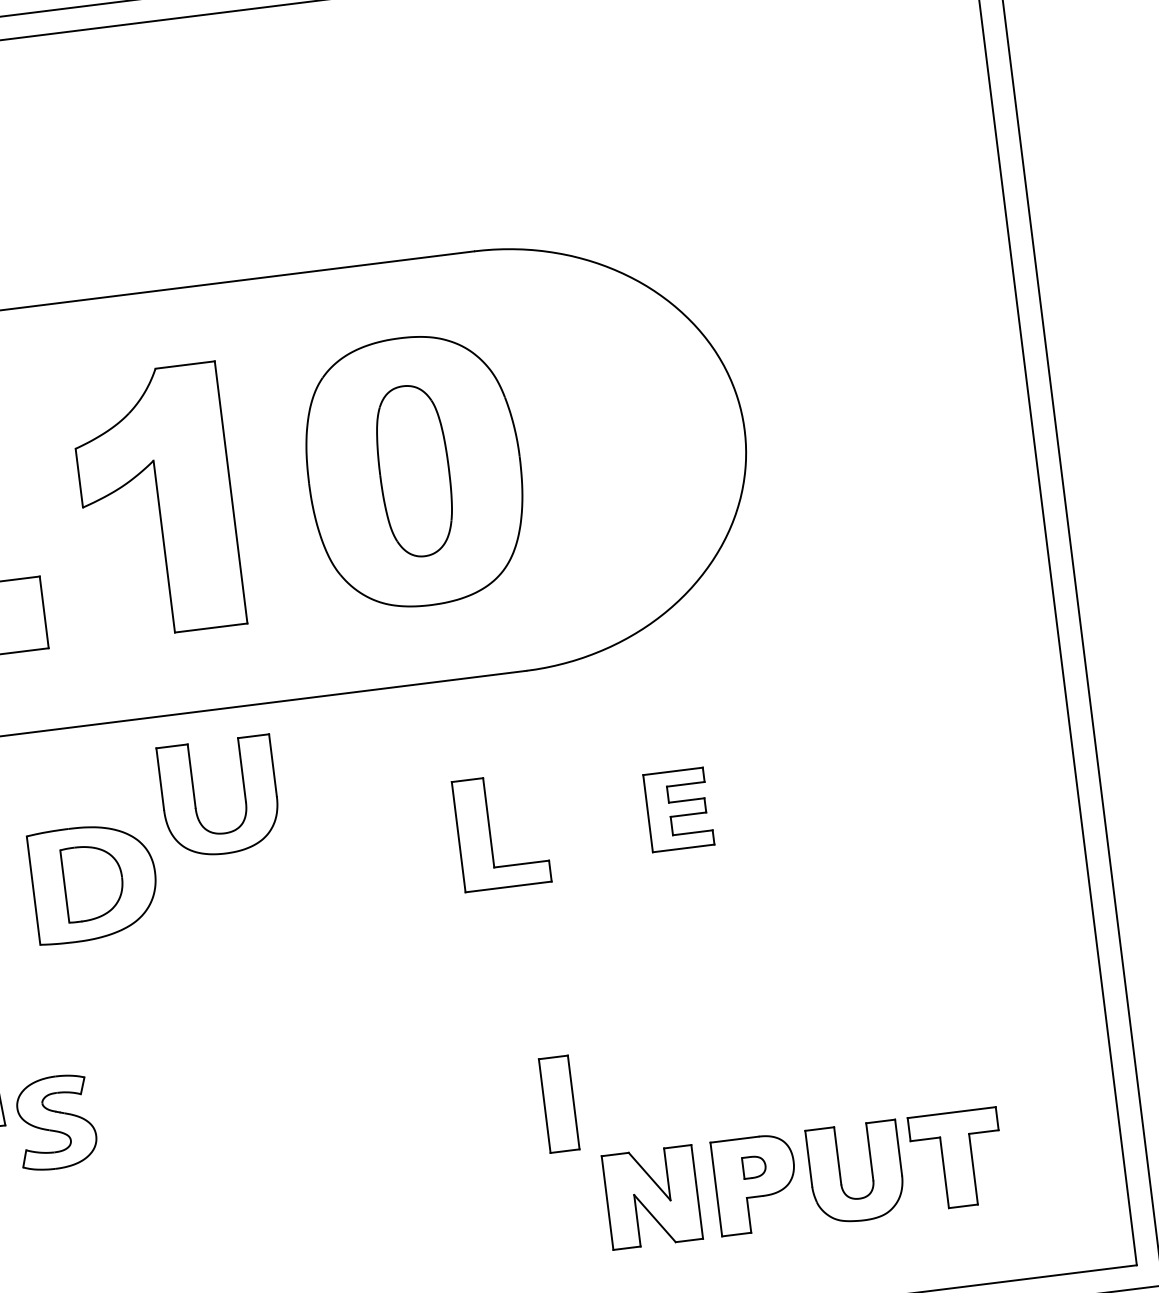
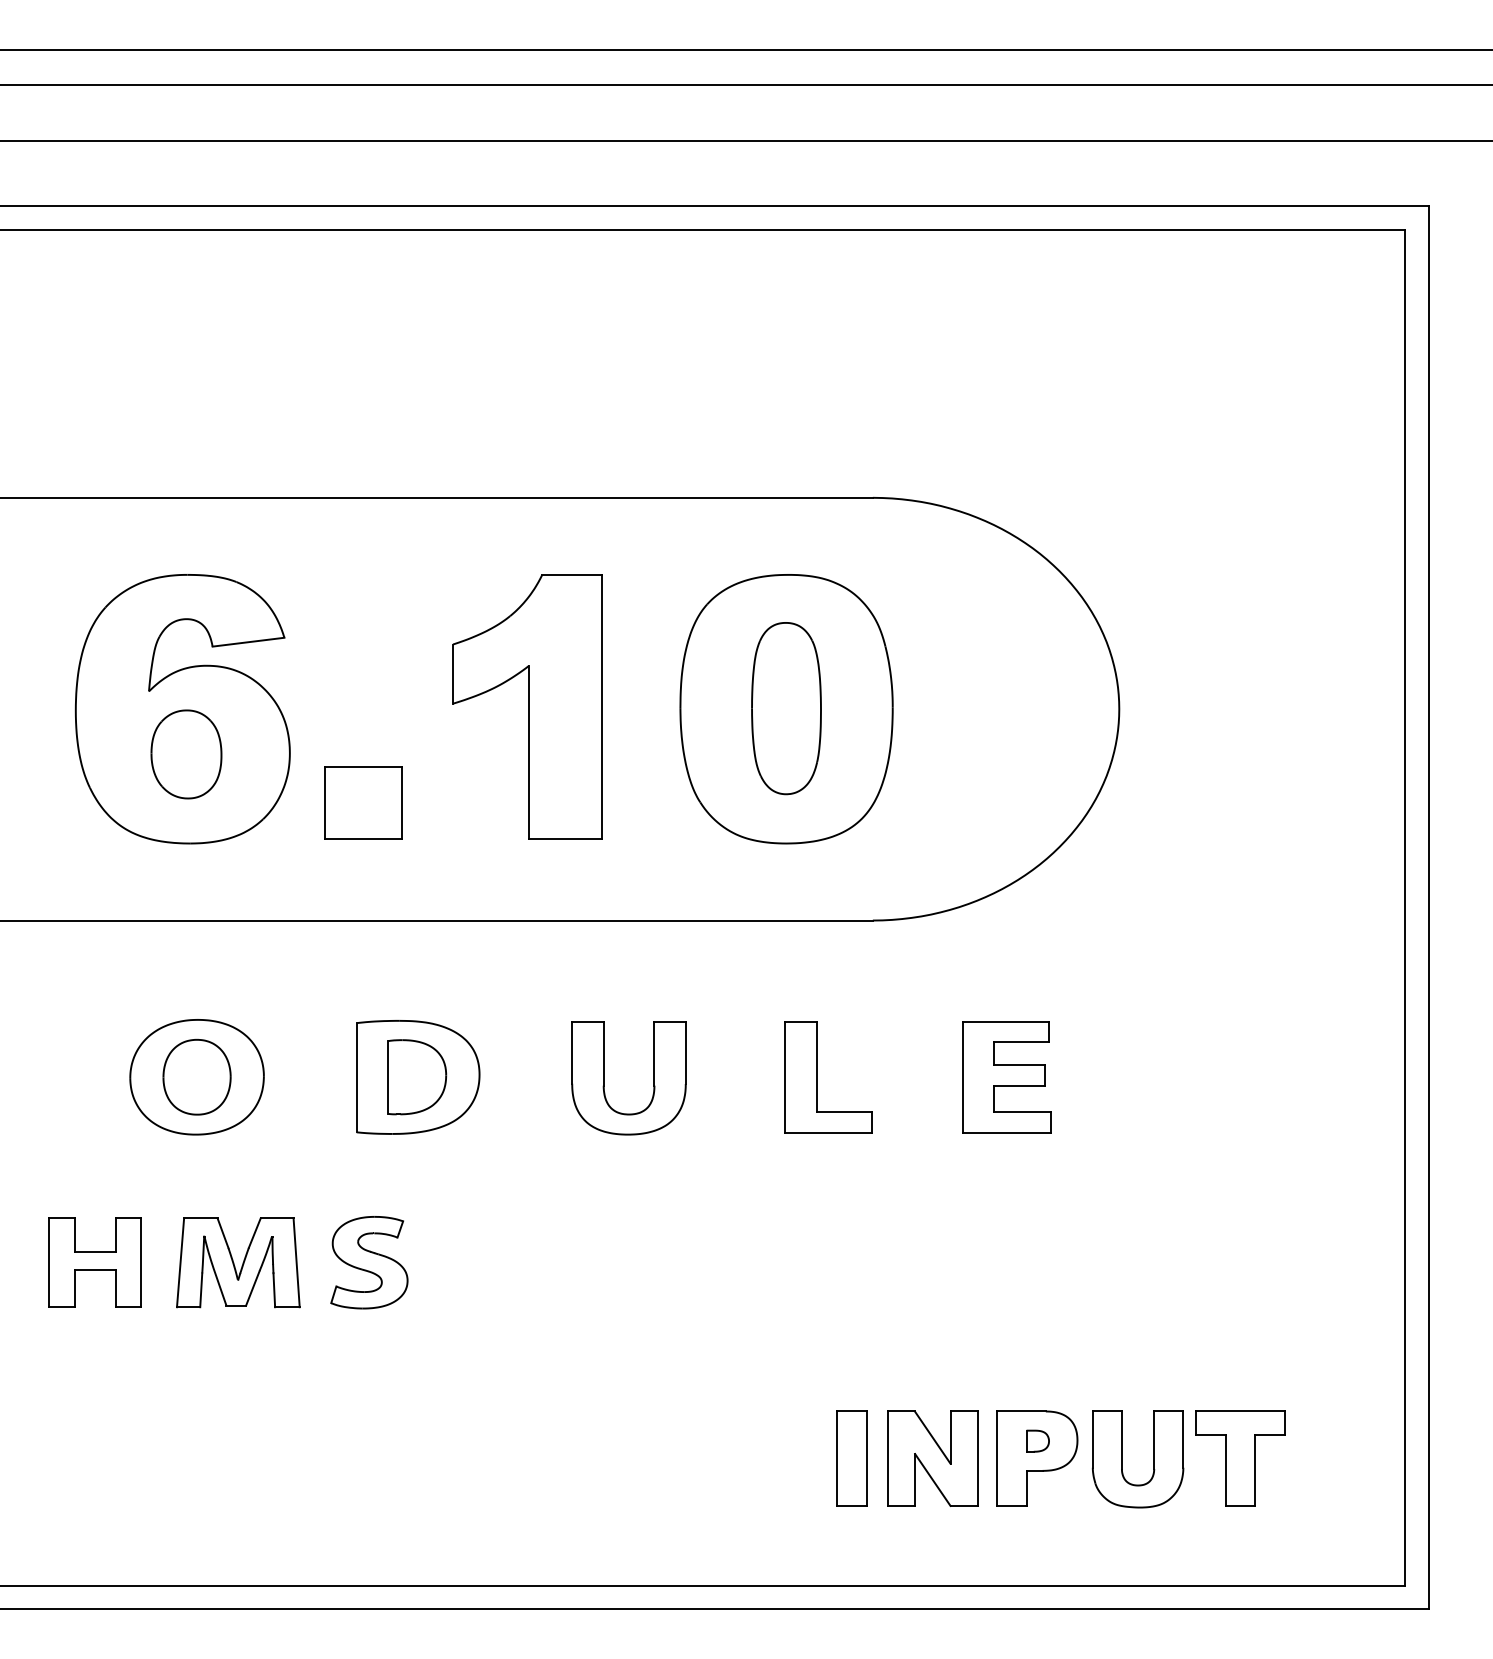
part: (195, 800) -> (604, 1078), moved
part: (678, 810) -> (1006, 1077), size x1.43
part: (558, 1104) -> (851, 1458), moved
part: (56, 1122) -> (369, 1262), moved

